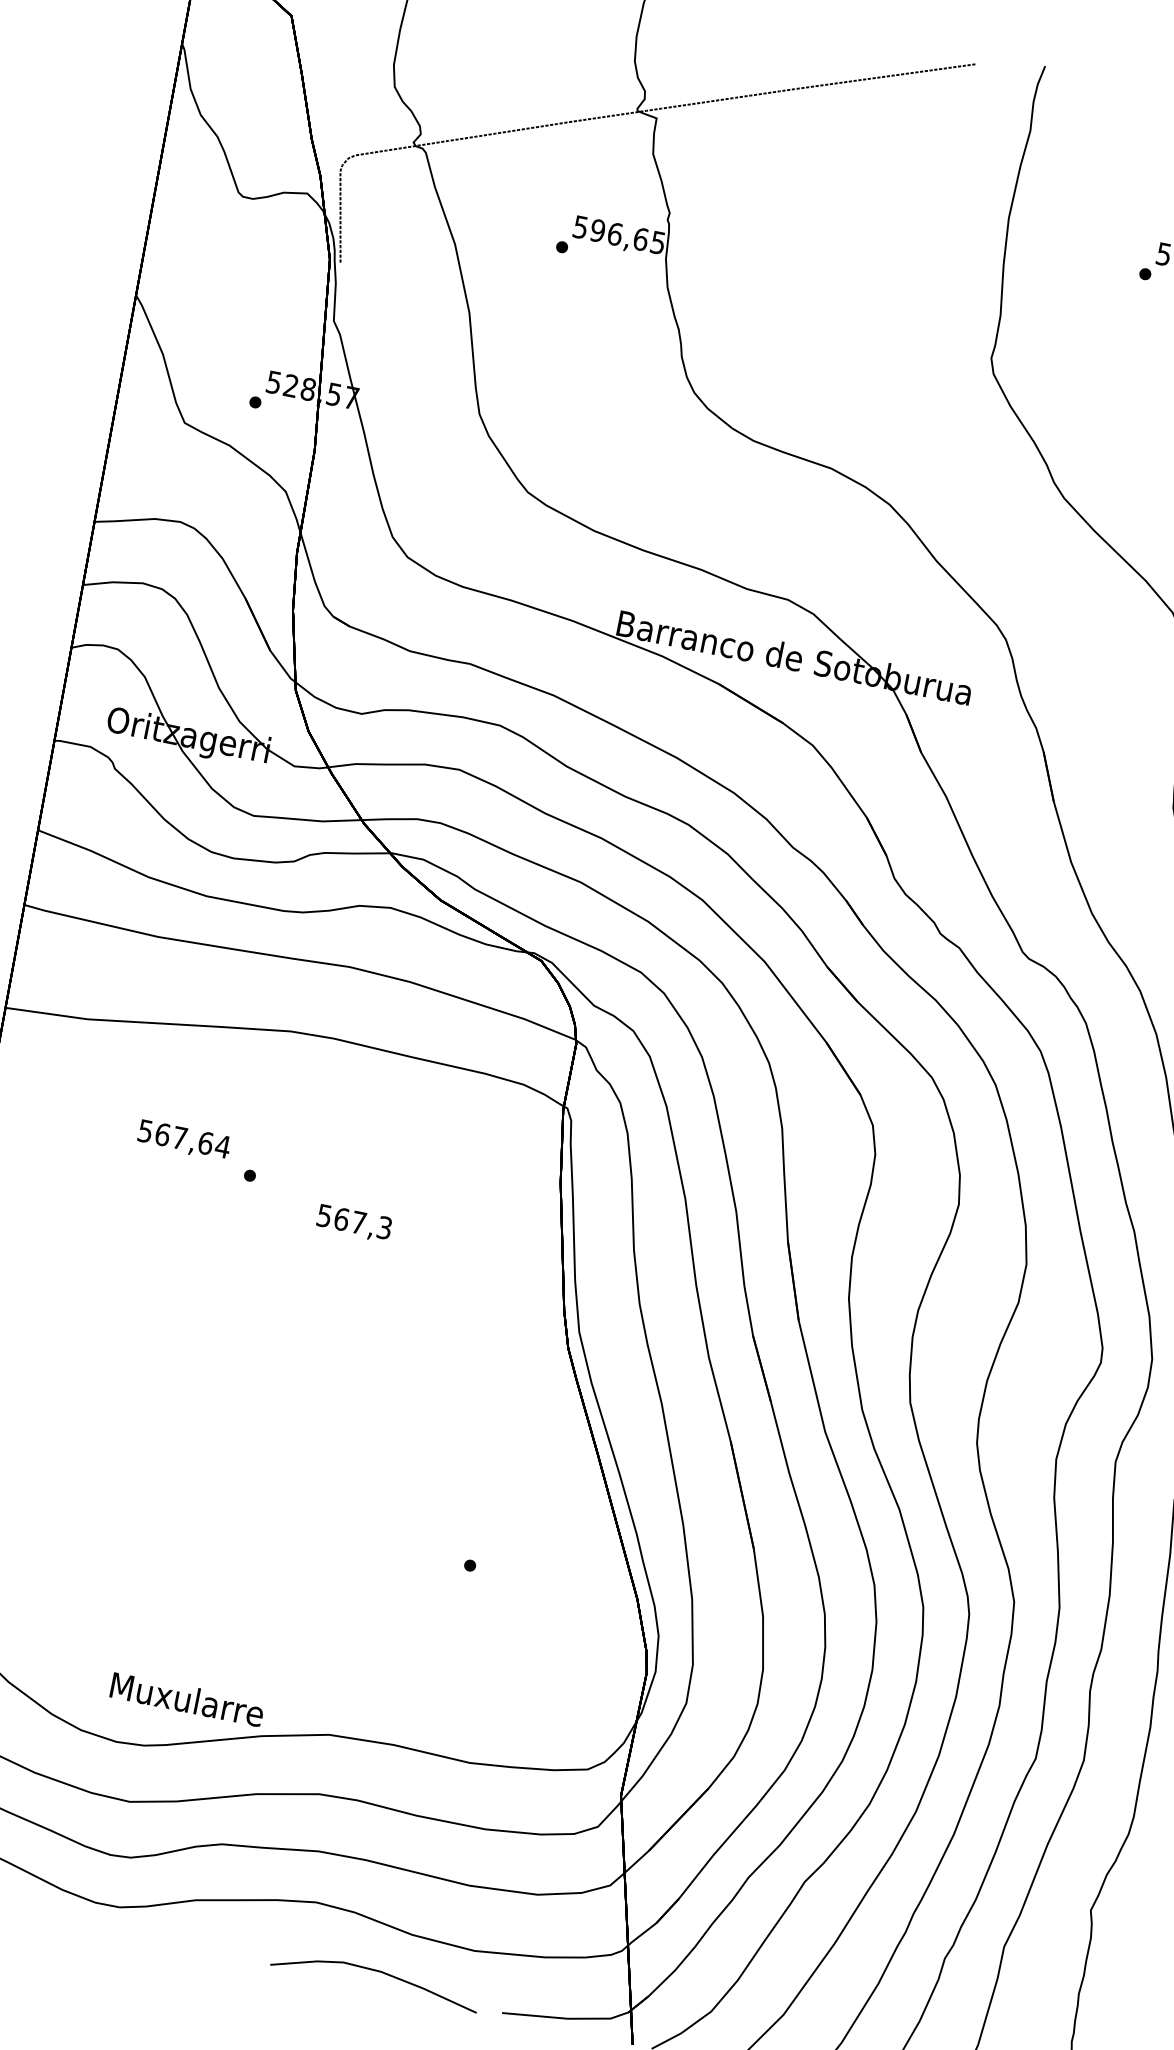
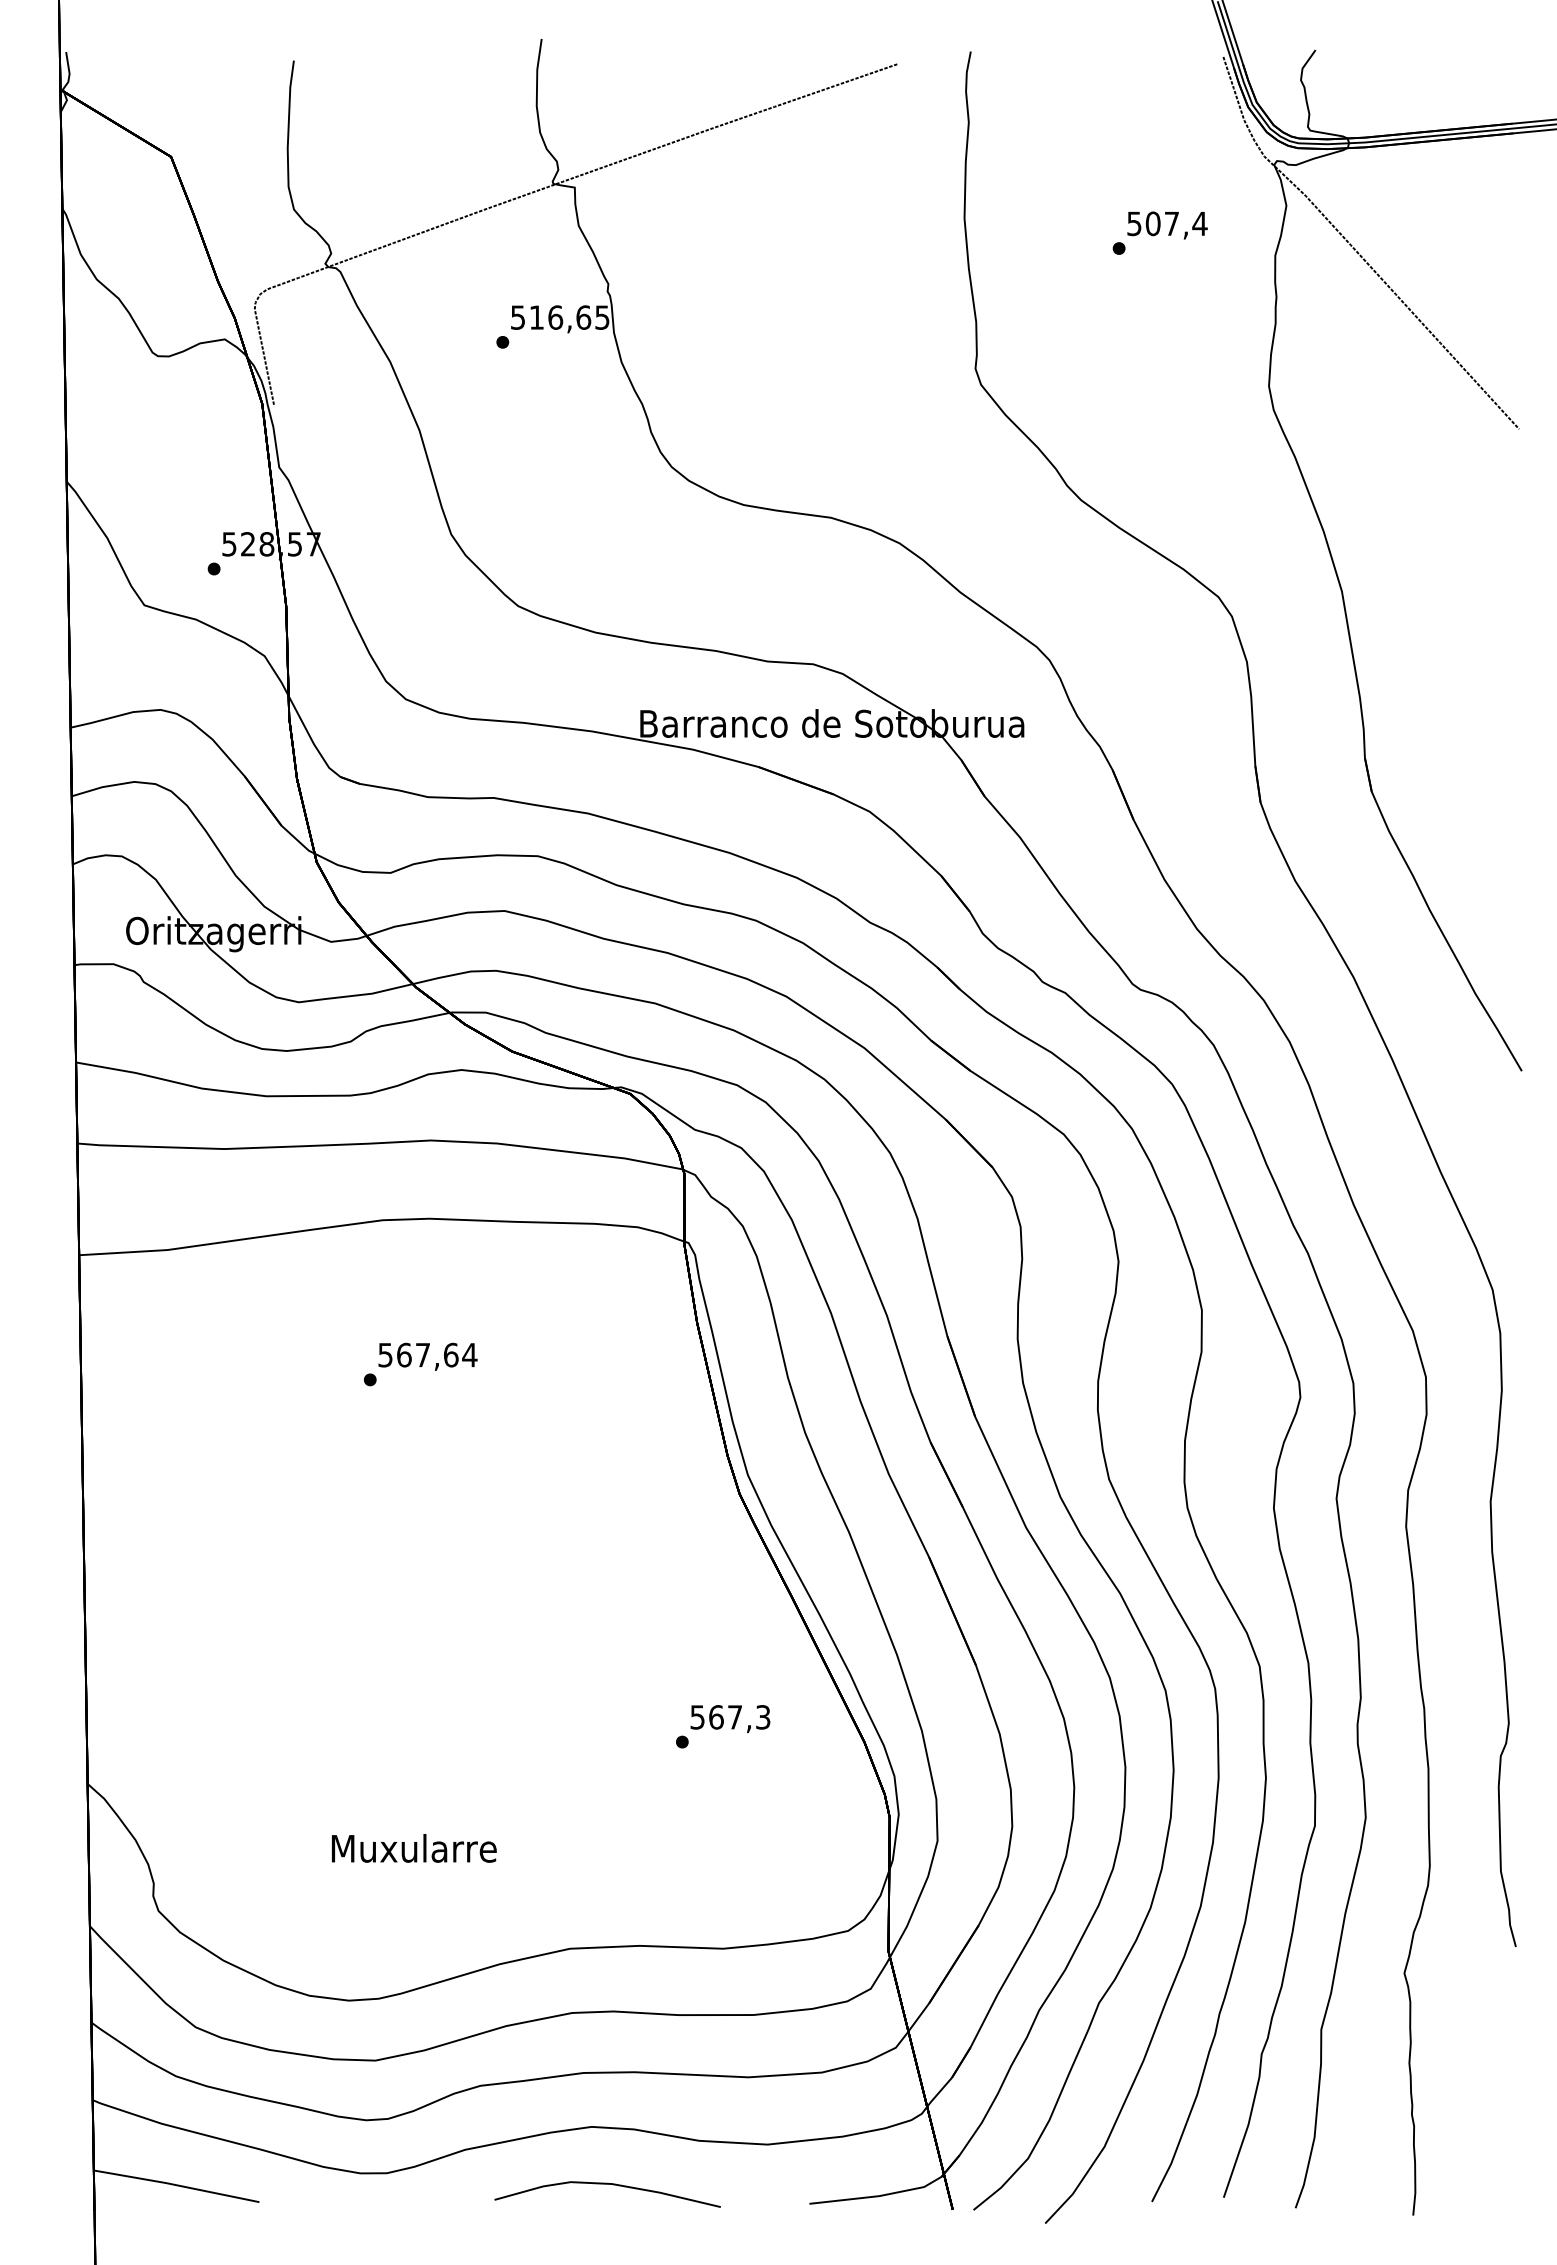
text: (597, 230) -> (536, 317), 596,65 -> 516,65
text: (183, 1140) -> (427, 1356), moved
text: (354, 1222) -> (730, 1718), moved
text: (187, 1699) -> (414, 1848), moved
curve: (376, 1971) -> (607, 2184), moved

